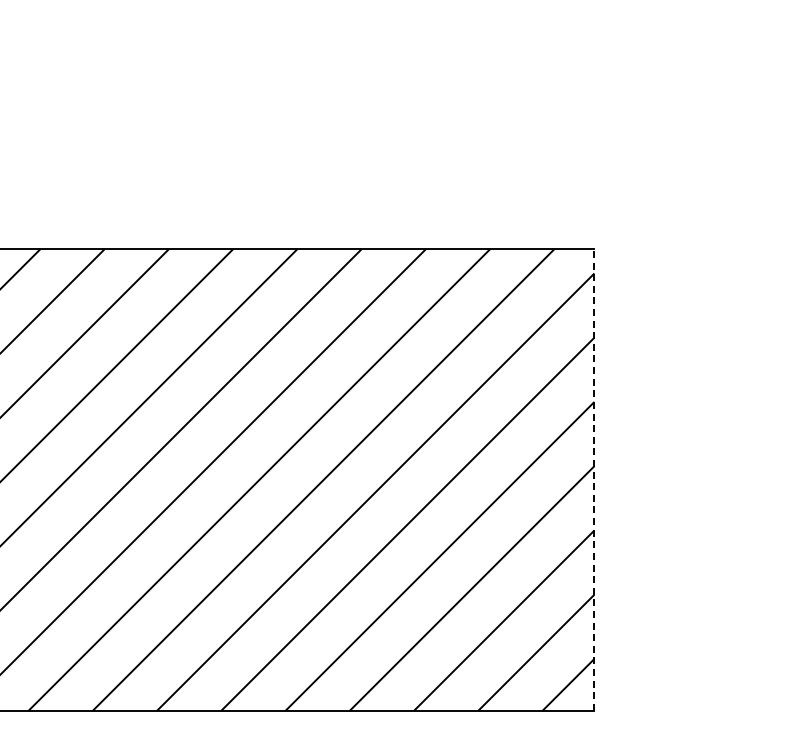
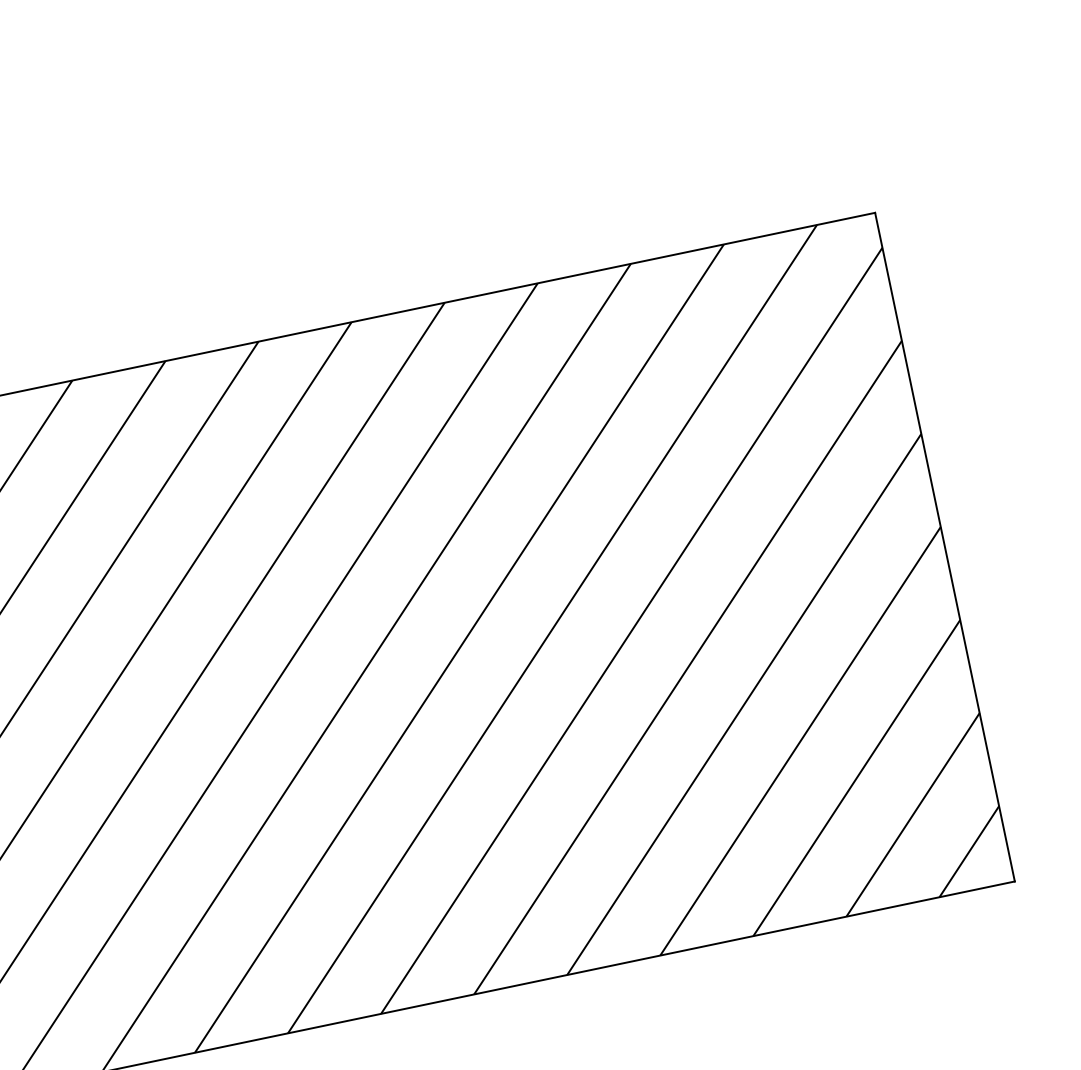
line: (594, 480) -> (945, 547), dashed -> solid

